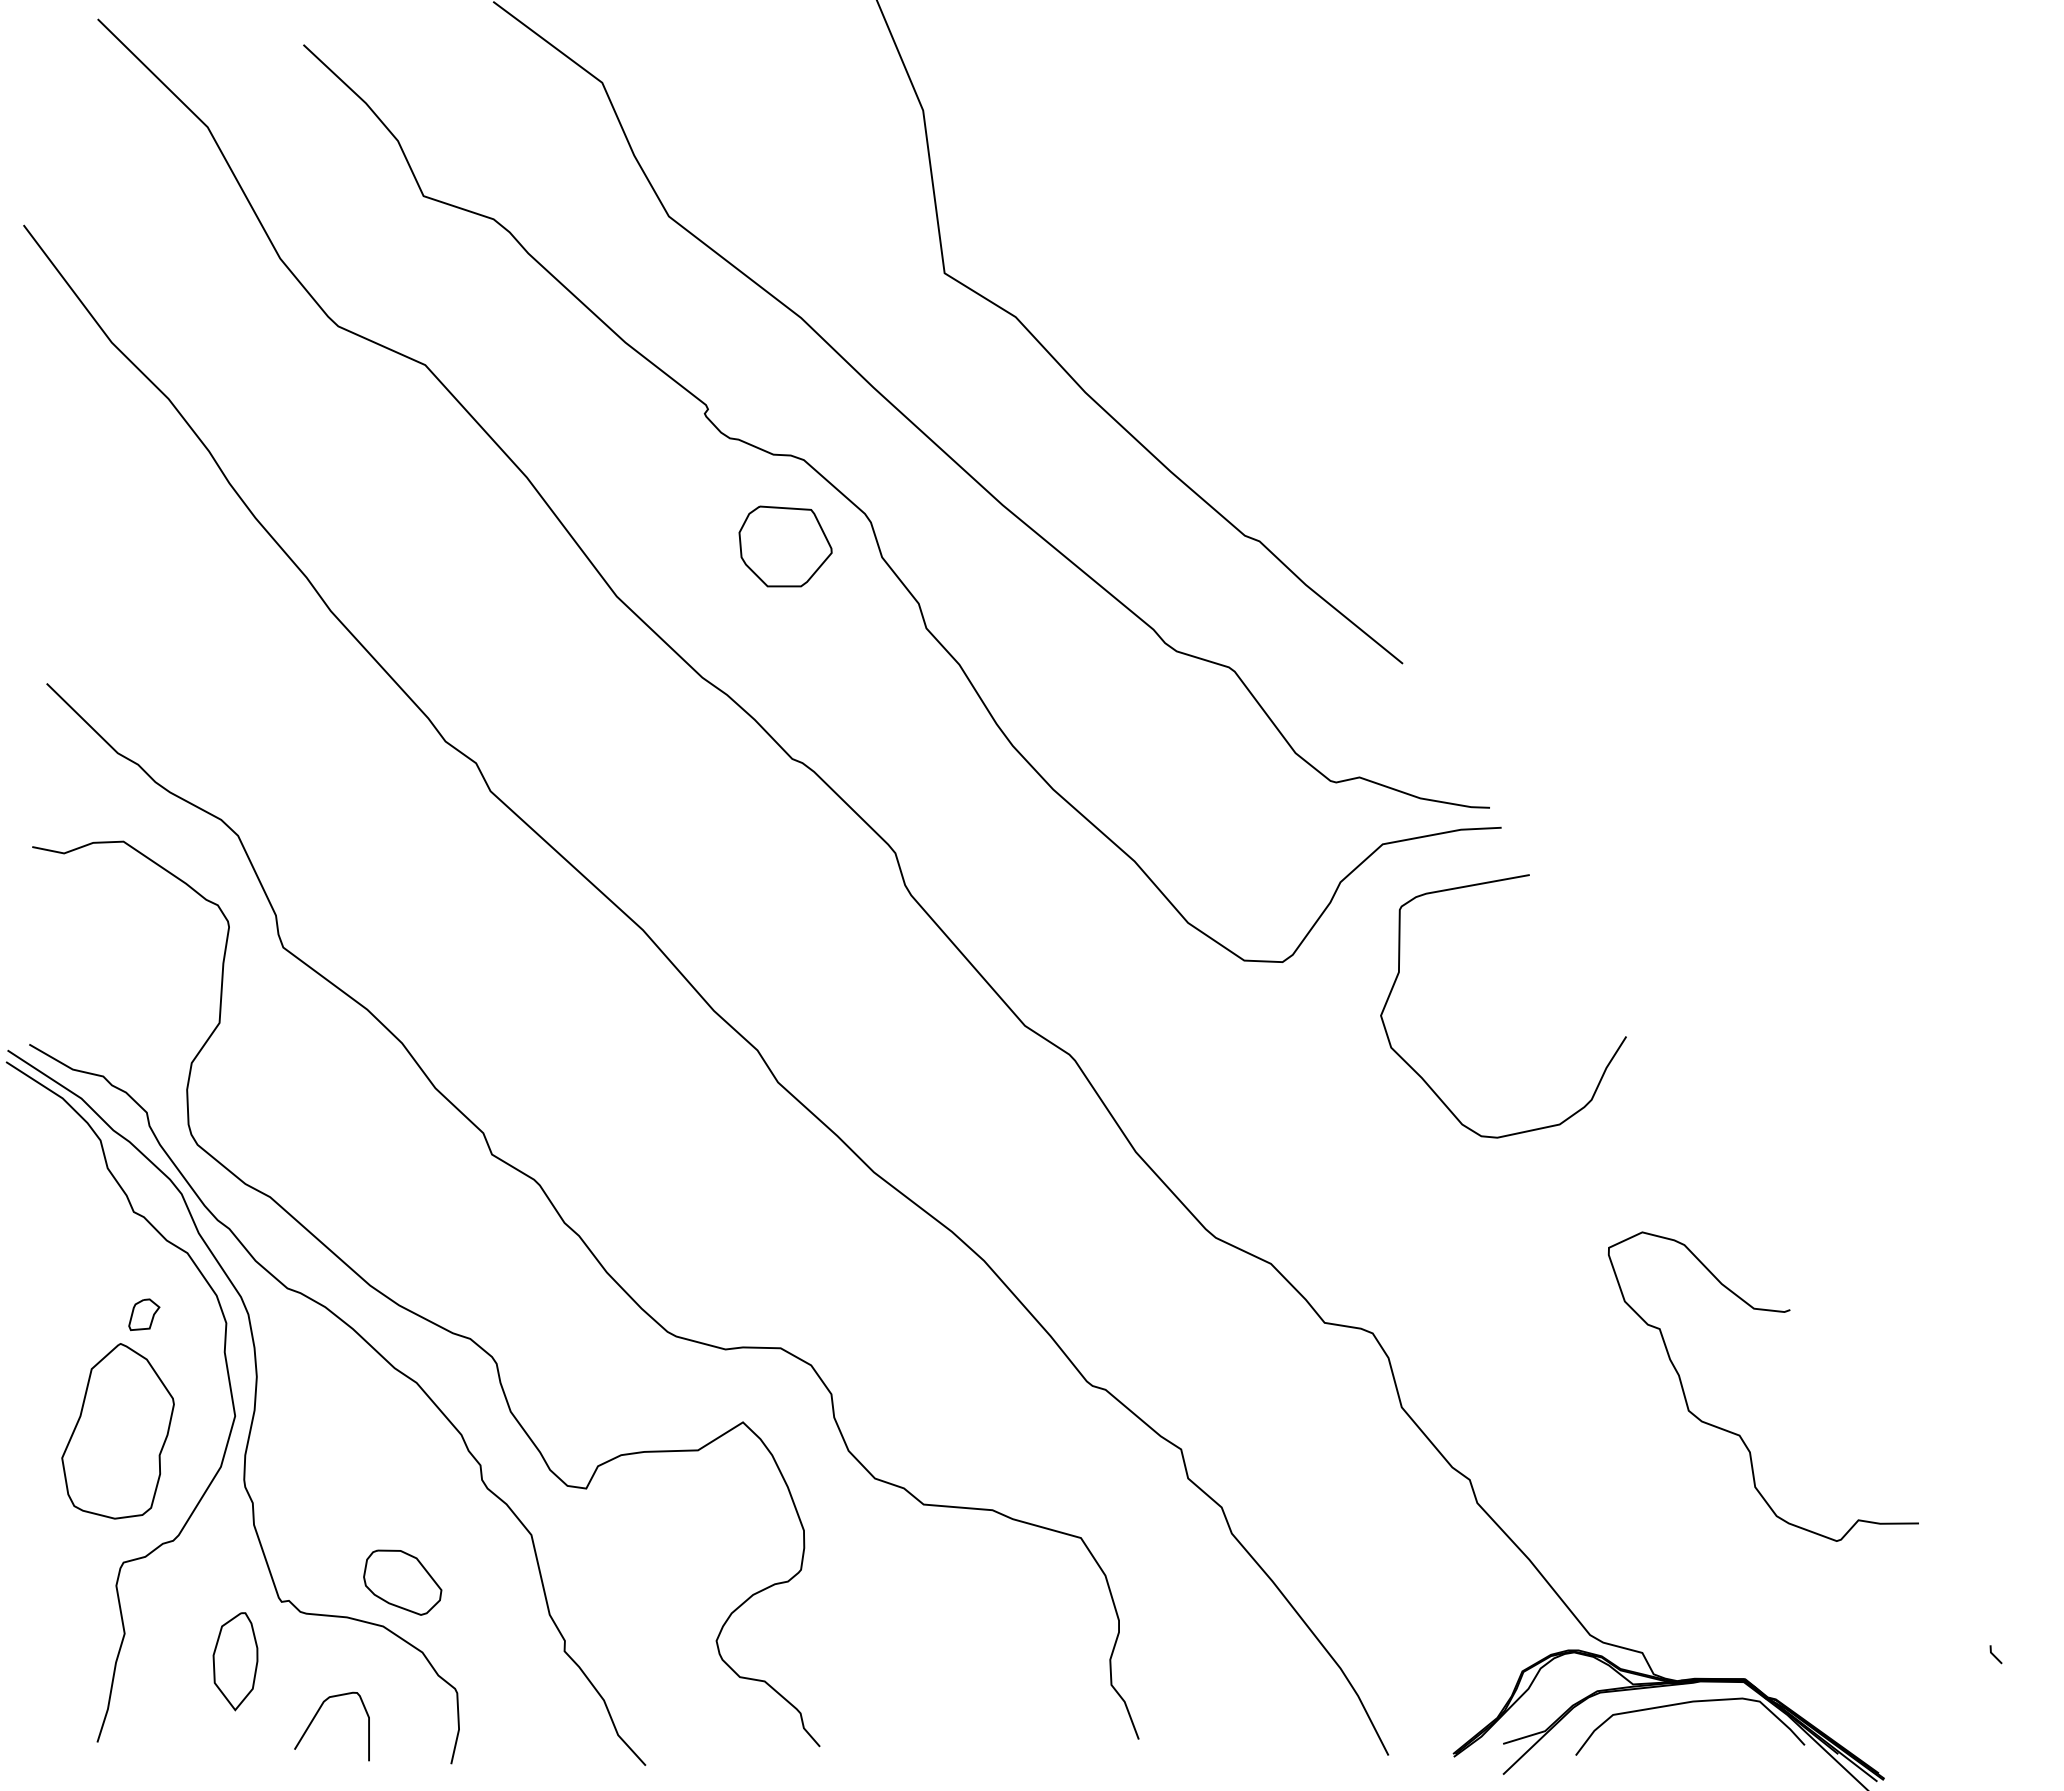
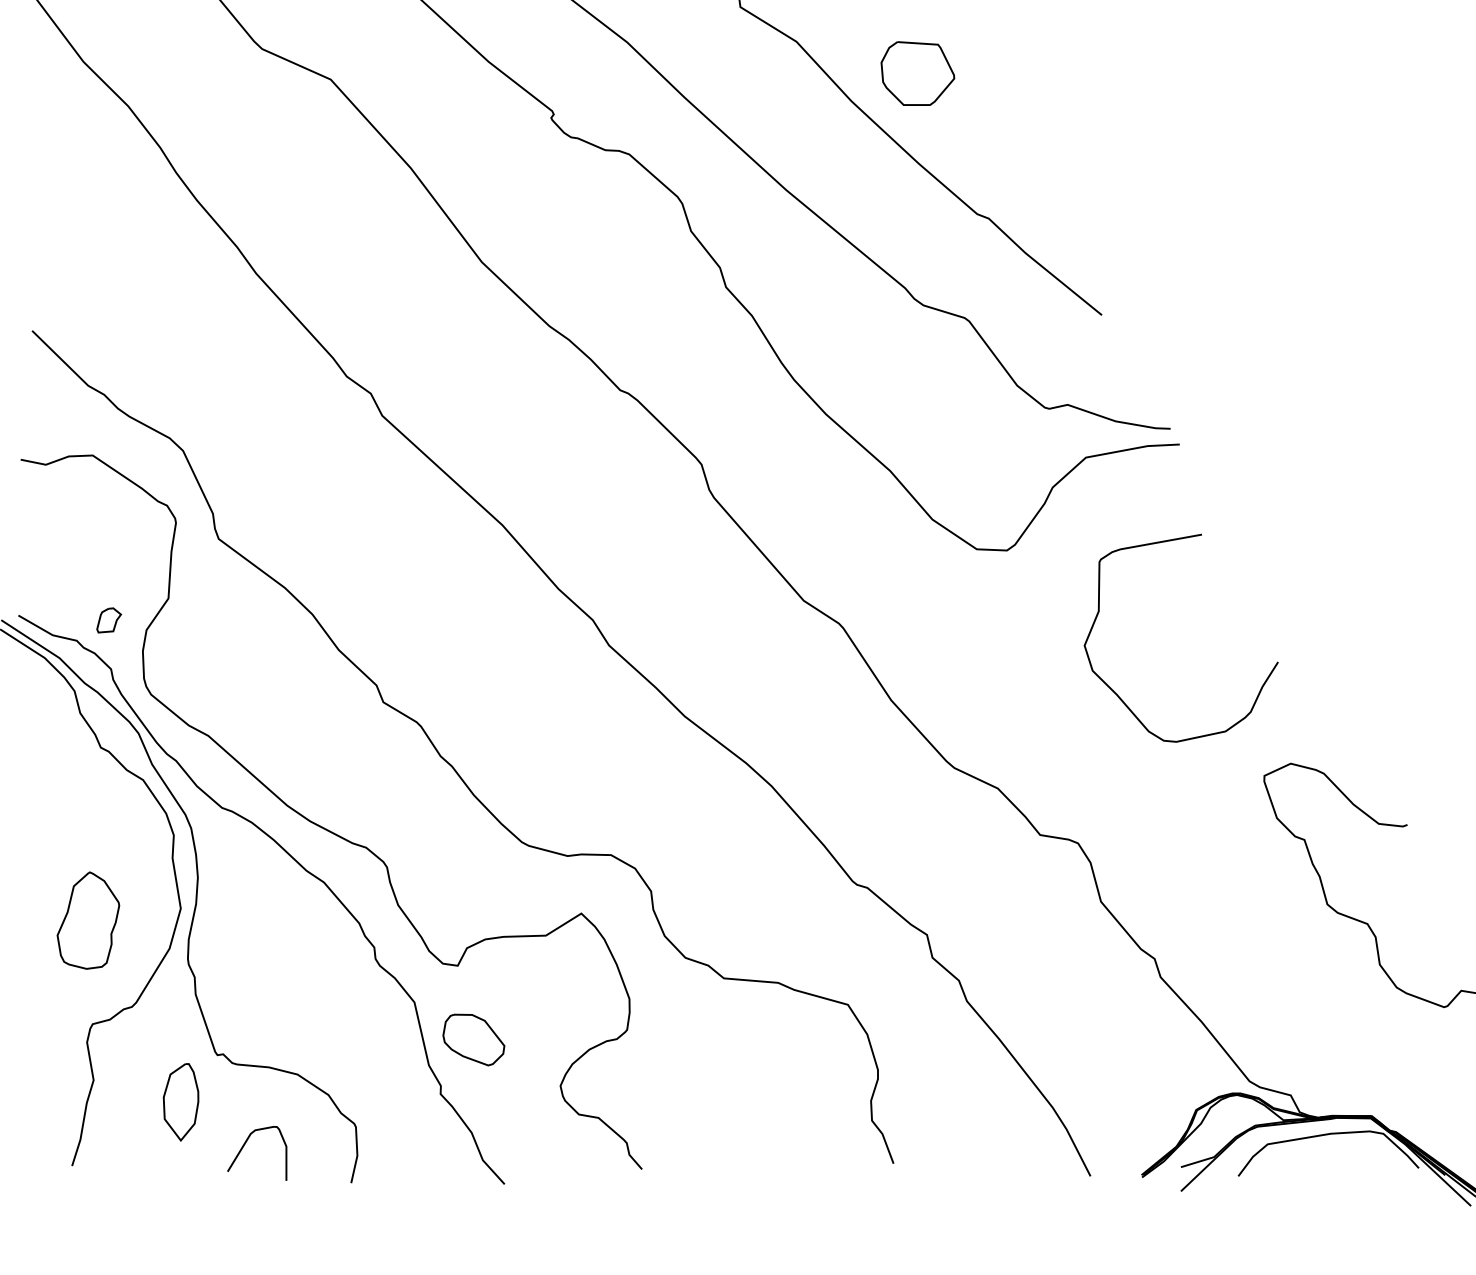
part: (785, 546) -> (917, 73), moved
curve: (1427, 1082) -> (1121, 698), moved
part: (144, 1314) -> (109, 620), moved
part: (117, 1431) -> (87, 920), size x0.7
part: (402, 1582) -> (473, 1039), moved

